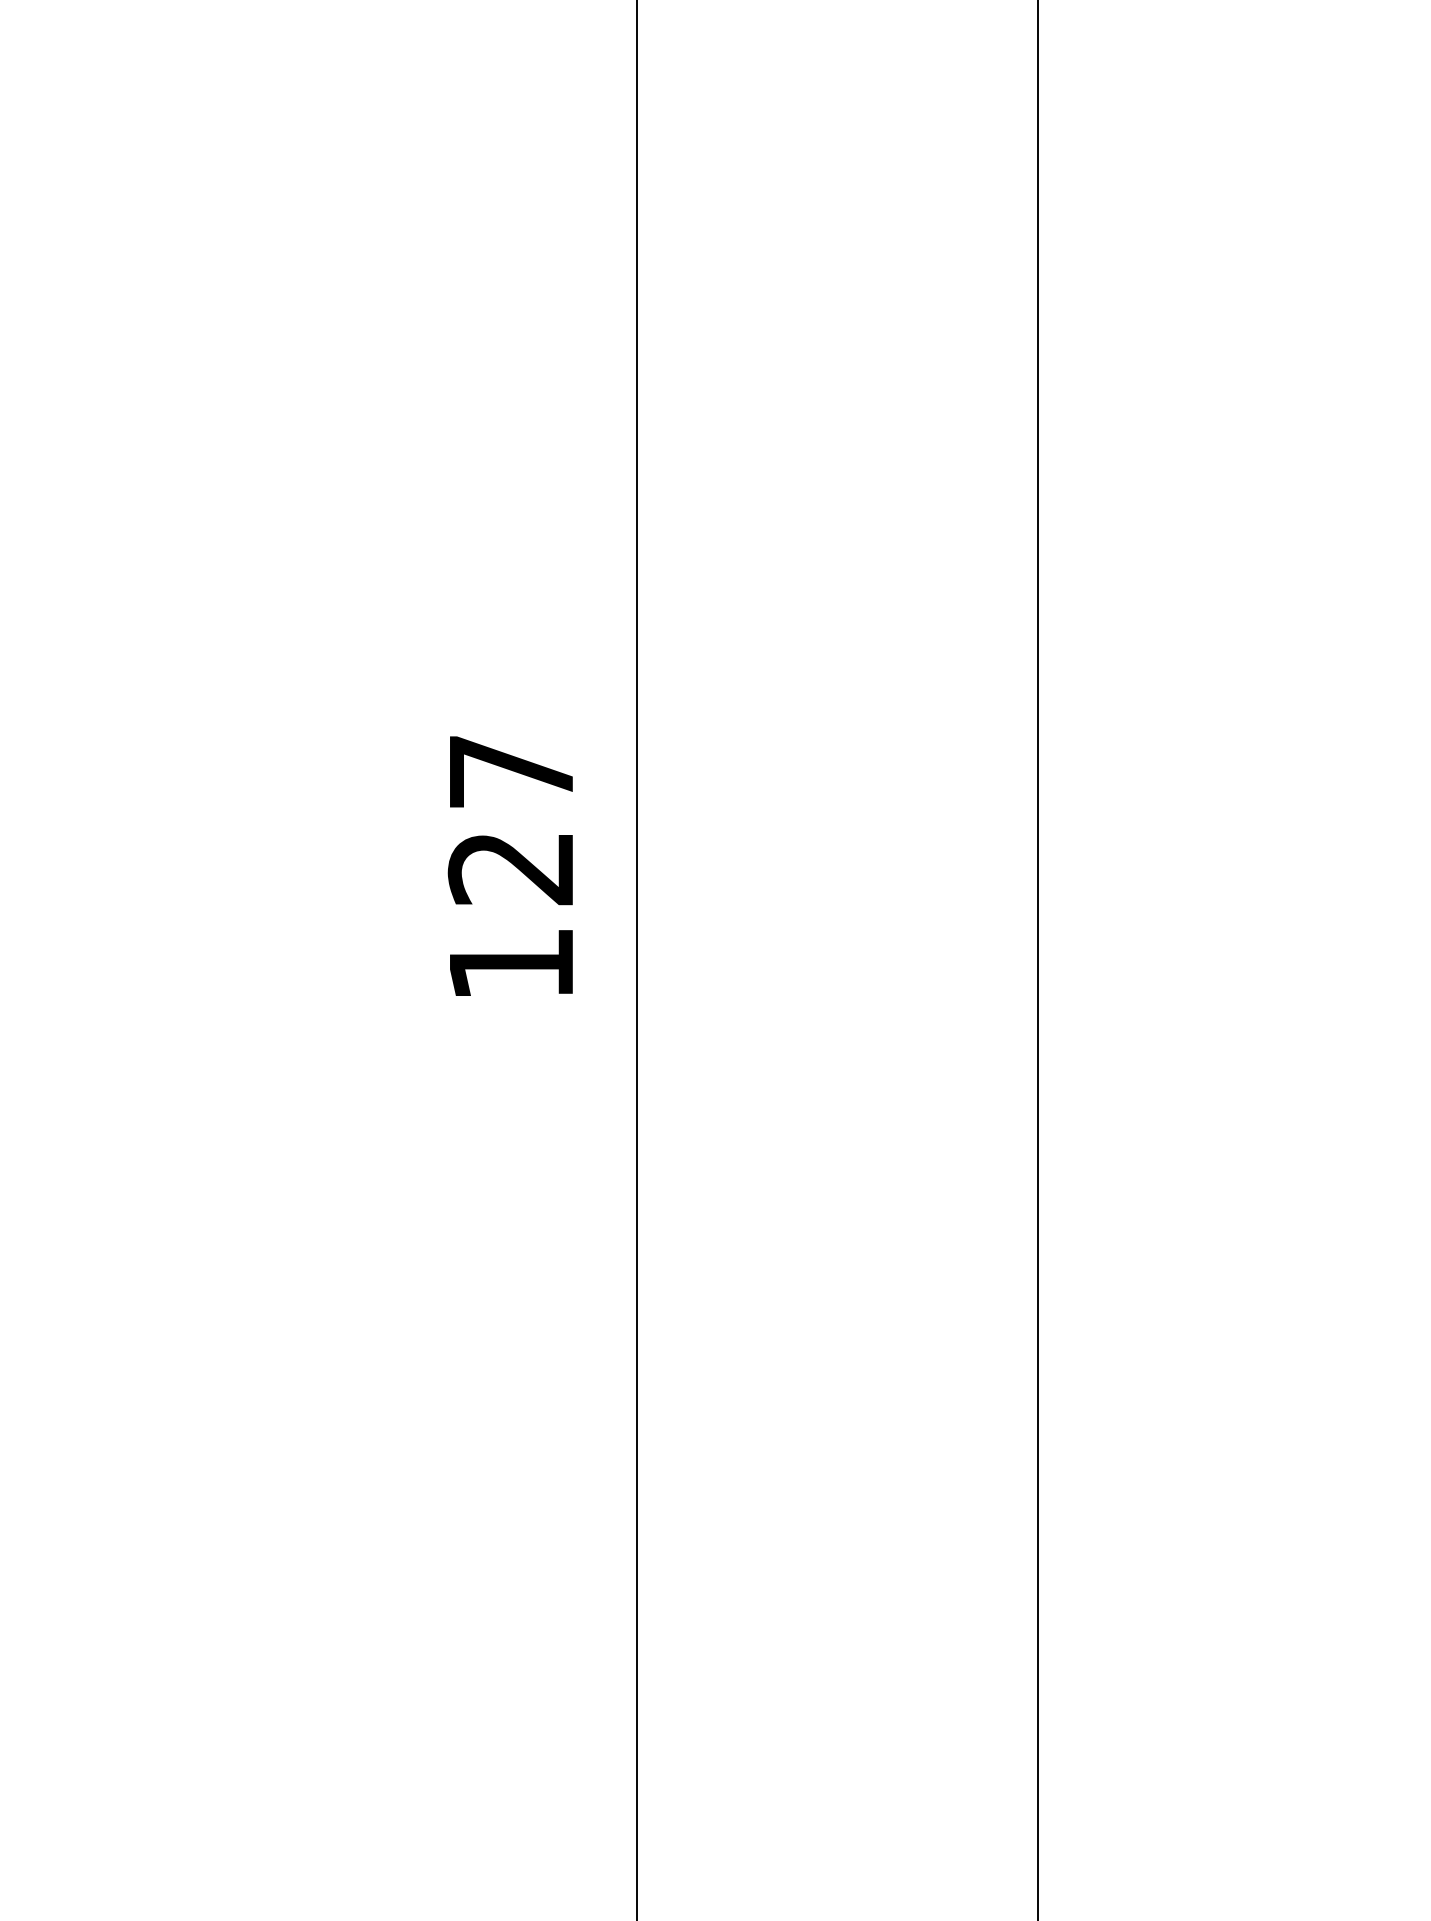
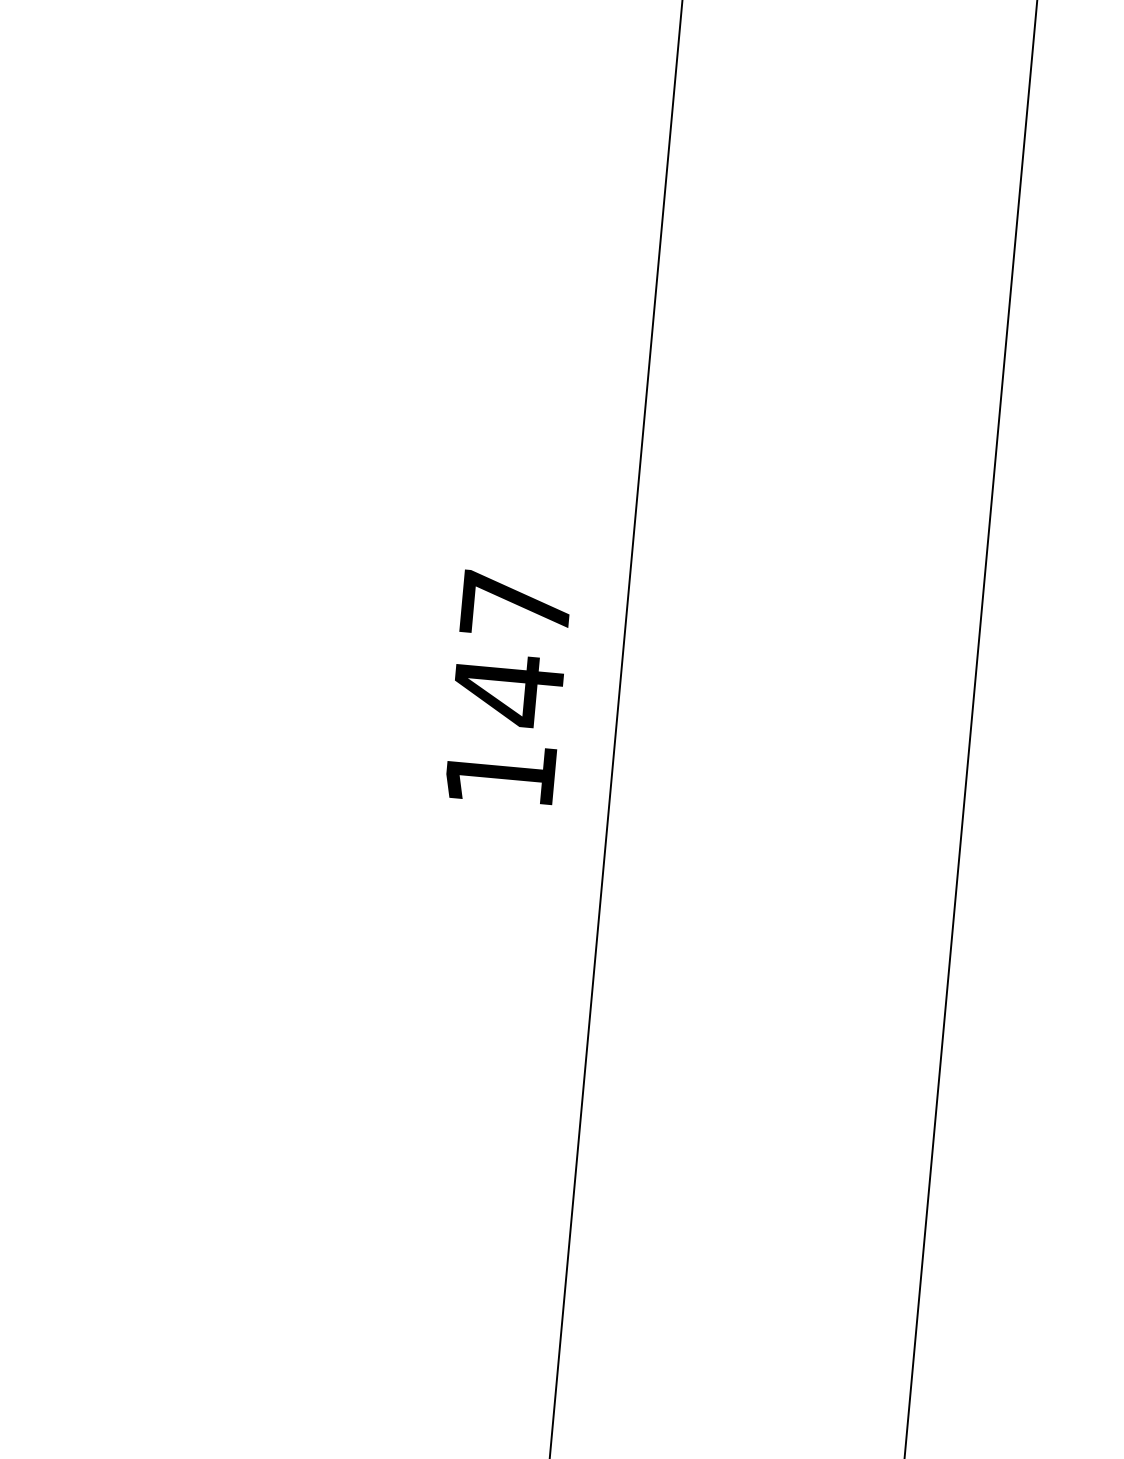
text: (509, 868) -> (506, 690), 127 -> 147

